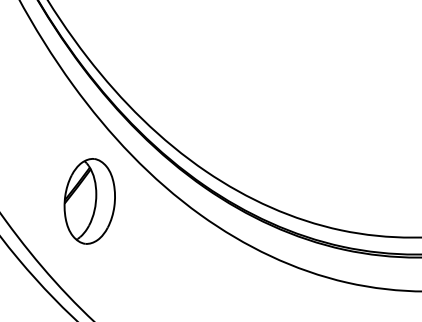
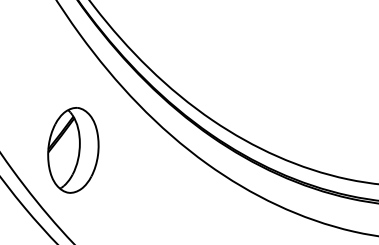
part: (89, 201) -> (73, 150), moved

